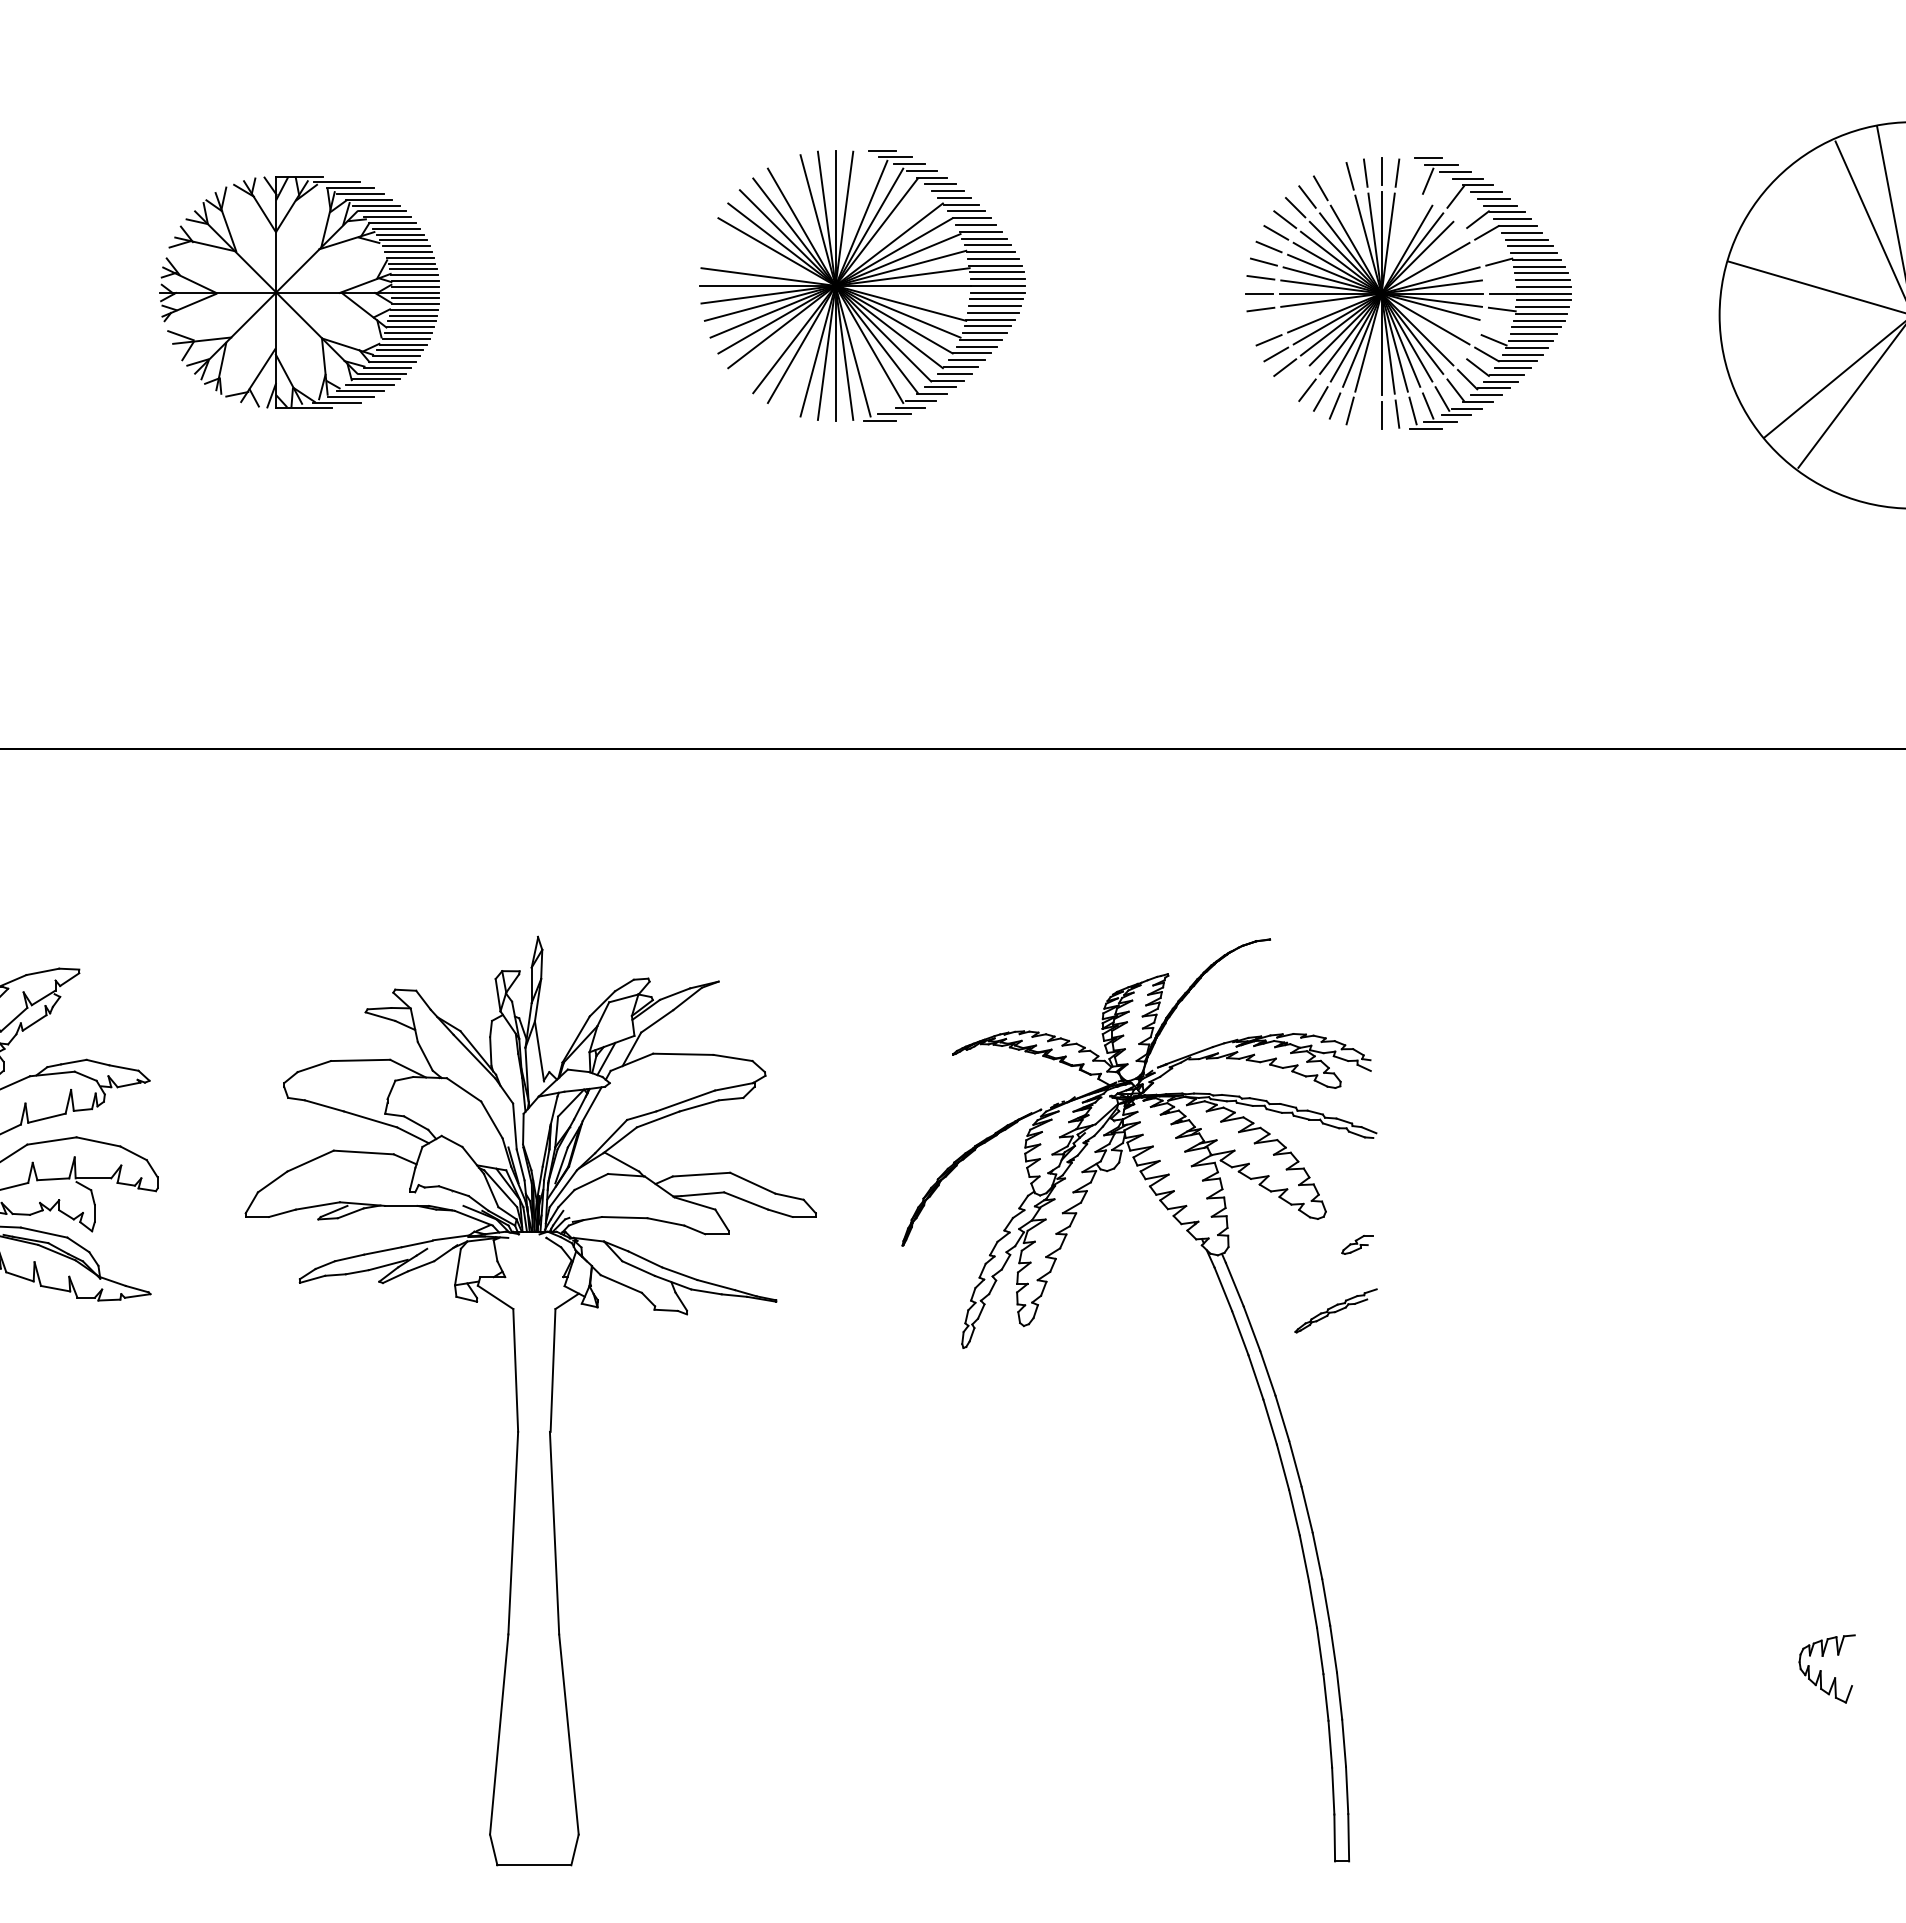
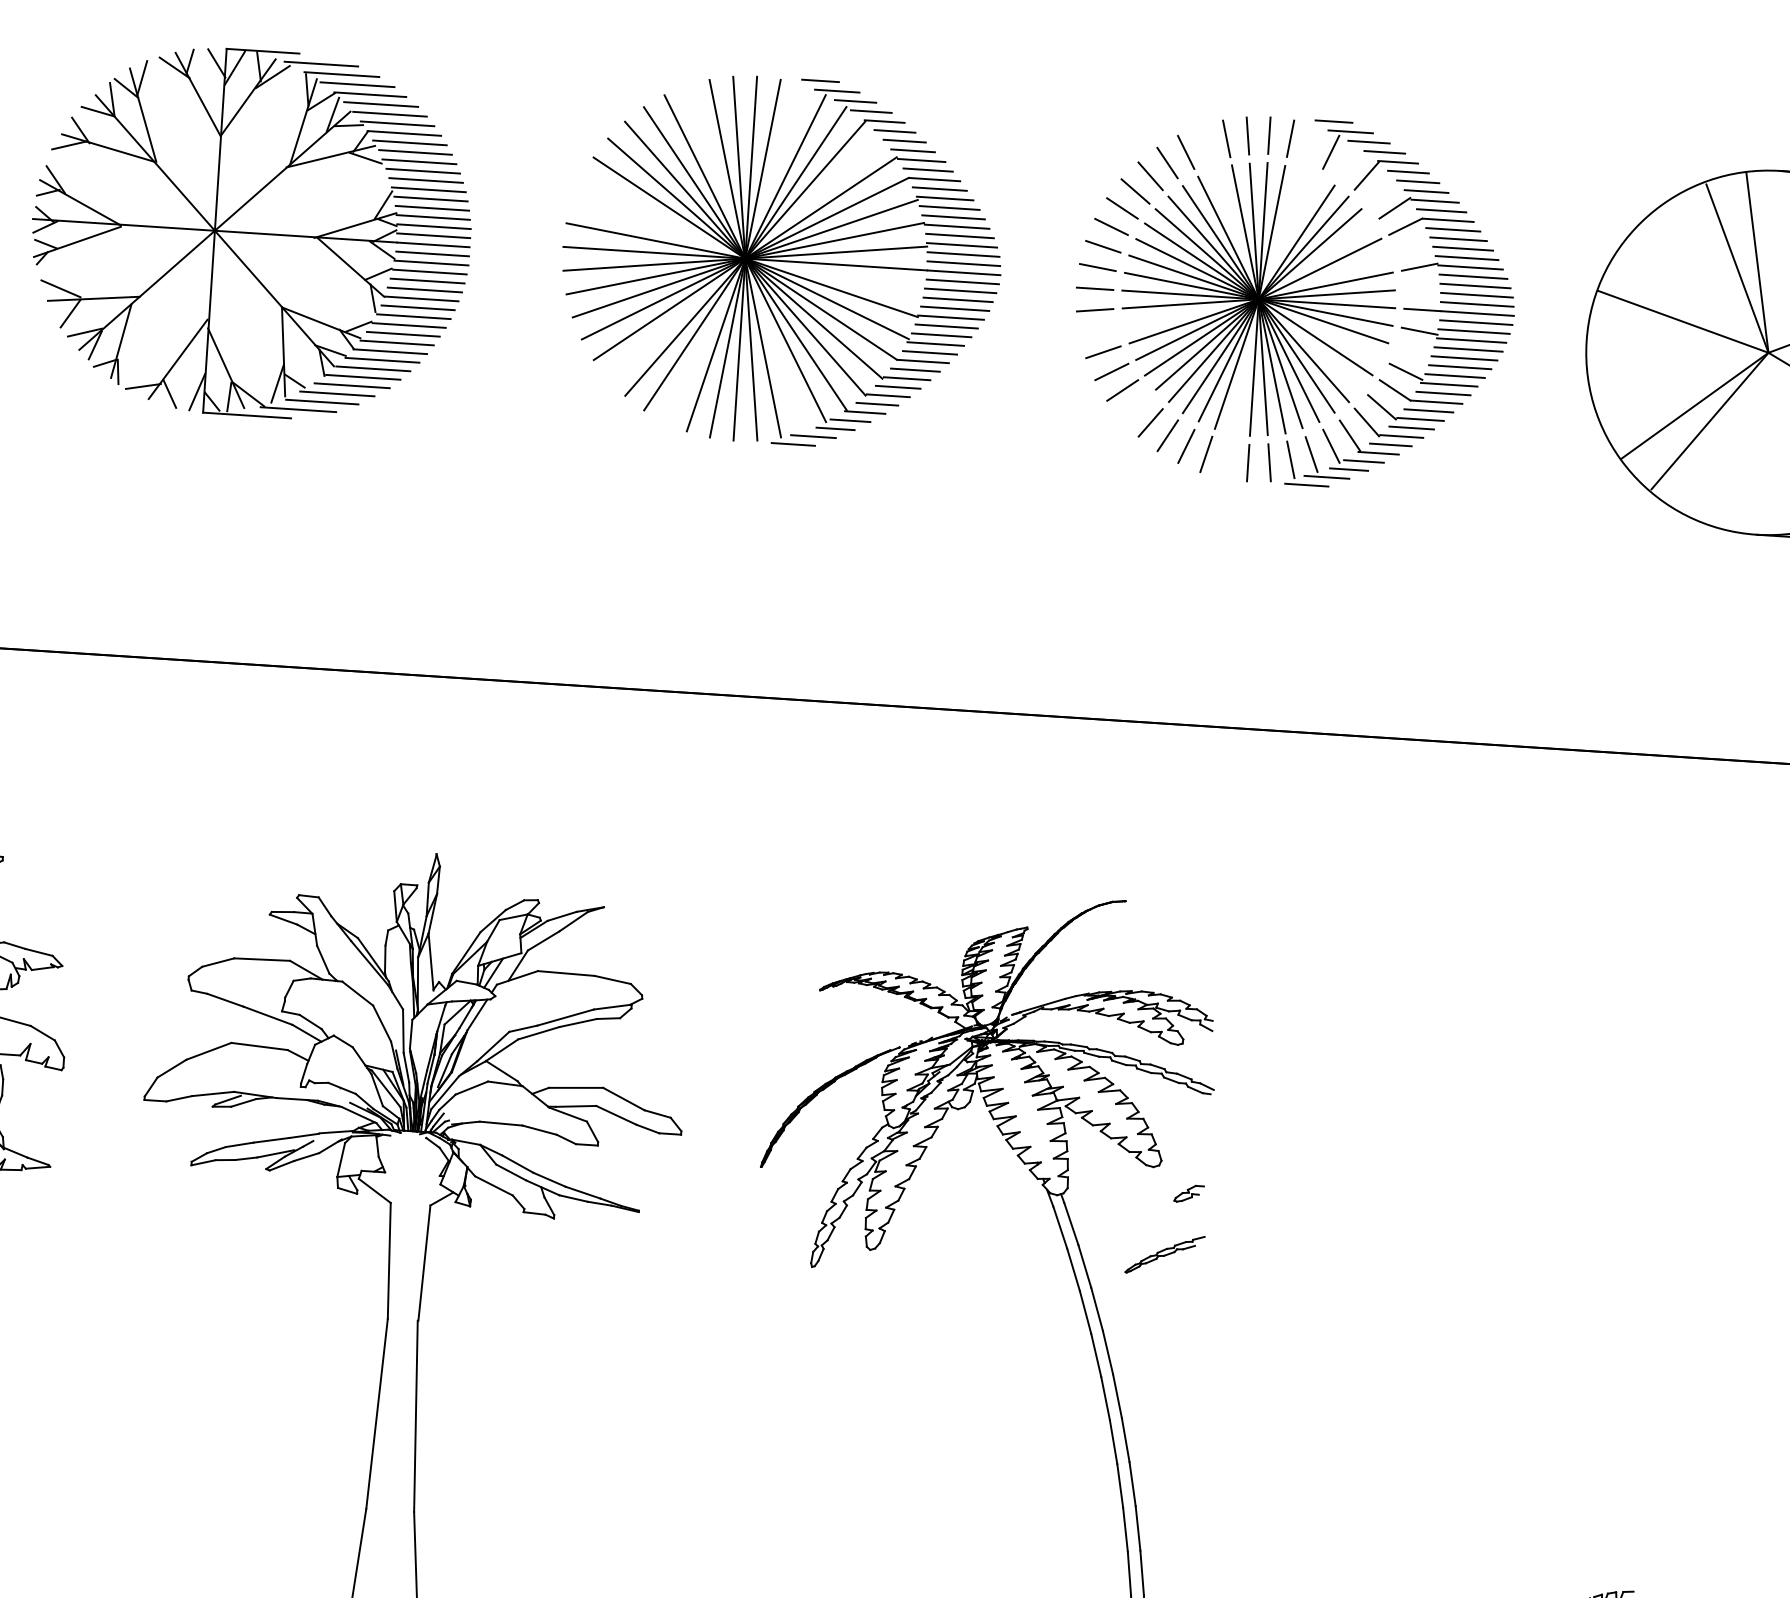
part: (862, 285) -> (781, 260), size x1.43
part: (299, 292) -> (251, 233), size x1.67
part: (1408, 293) -> (1295, 301), size x1.43

